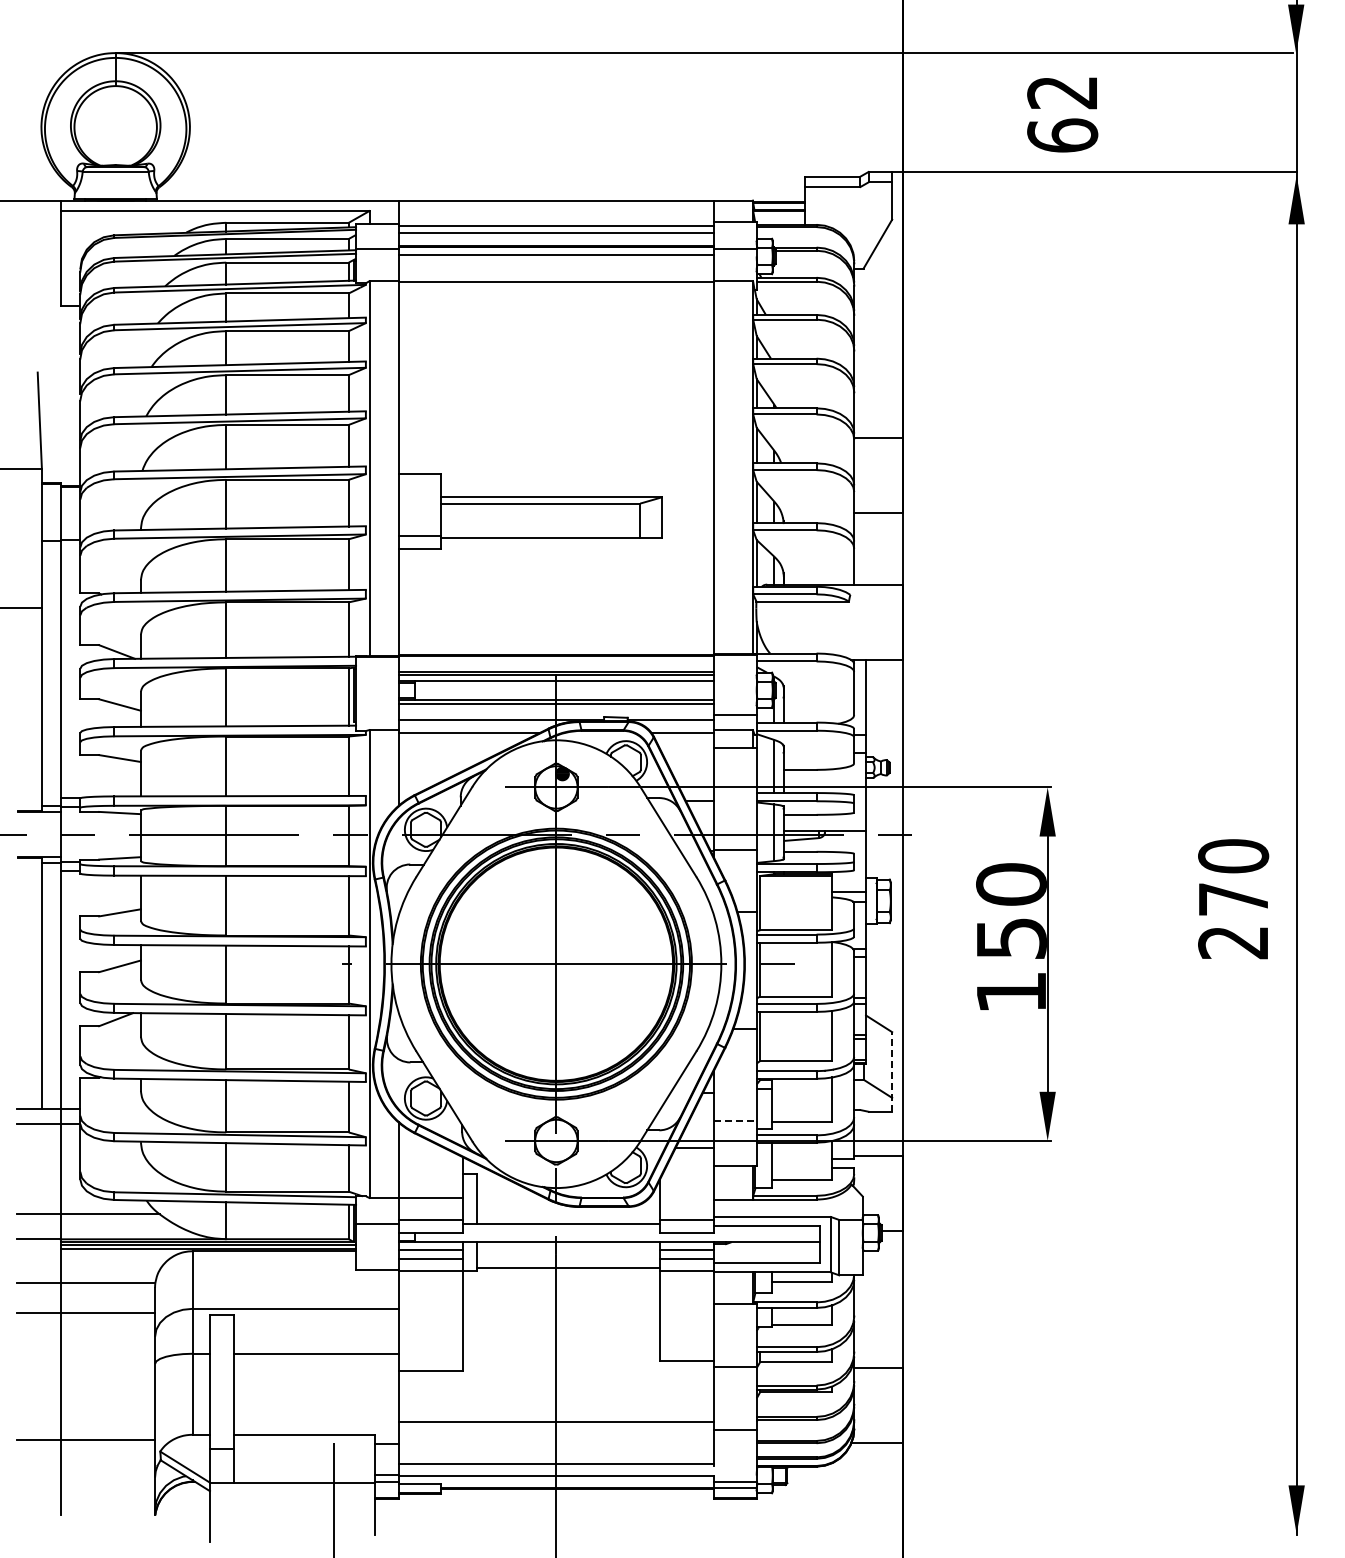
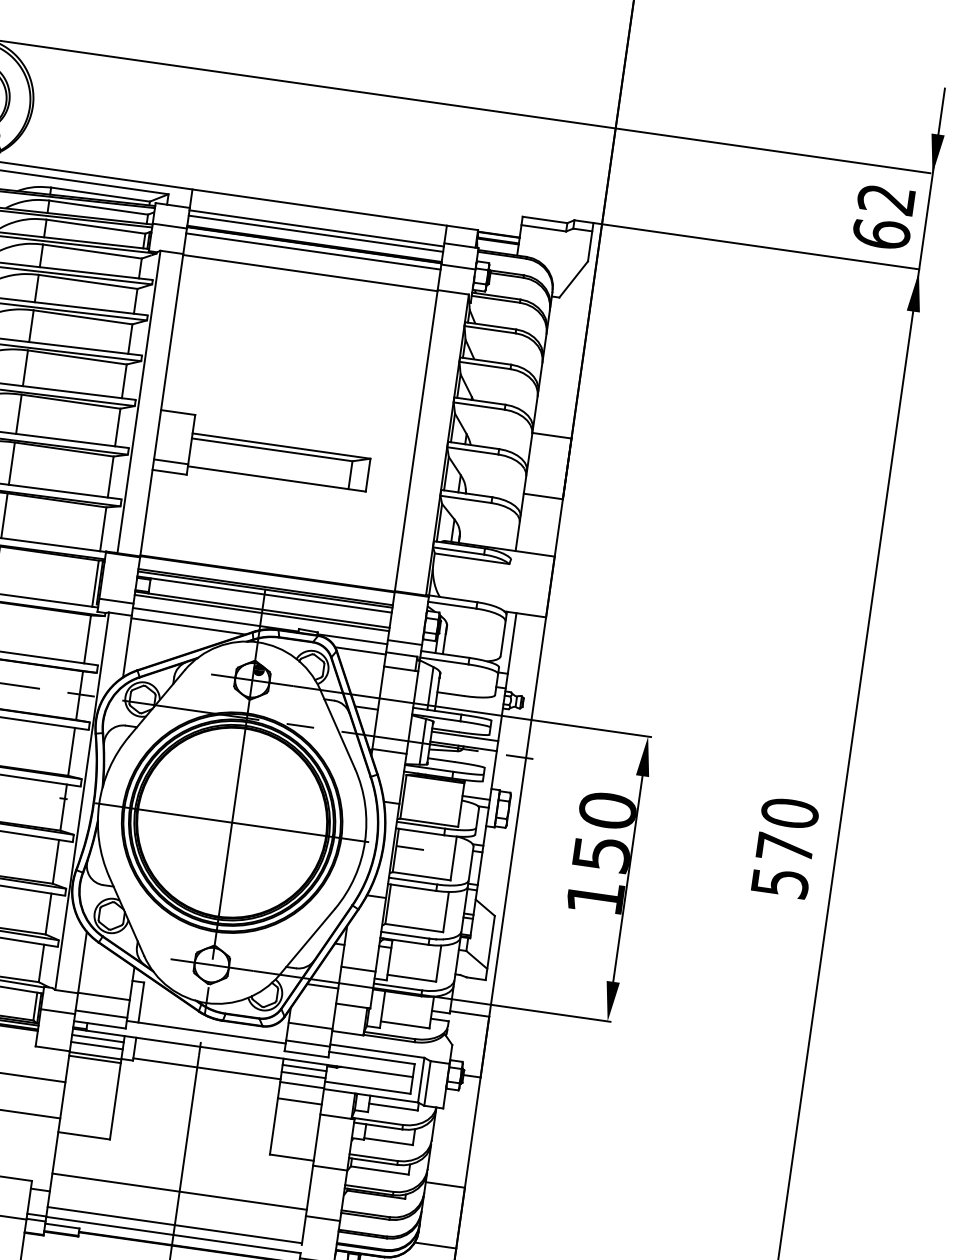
text: (1062, 114) -> (883, 217), moved
line: (377, 714) -> (116, 601), added
line: (824, 818) -> (464, 736), added
text: (1233, 943) -> (779, 883), 270 -> 570
line: (892, 1071) -> (490, 947), dashed -> solid
line: (736, 1120) -> (359, 969), dashed -> solid
line: (686, 1197) -> (310, 1025), added
line: (430, 1275) -> (95, 1059), added
line: (686, 1291) -> (299, 1101), added

